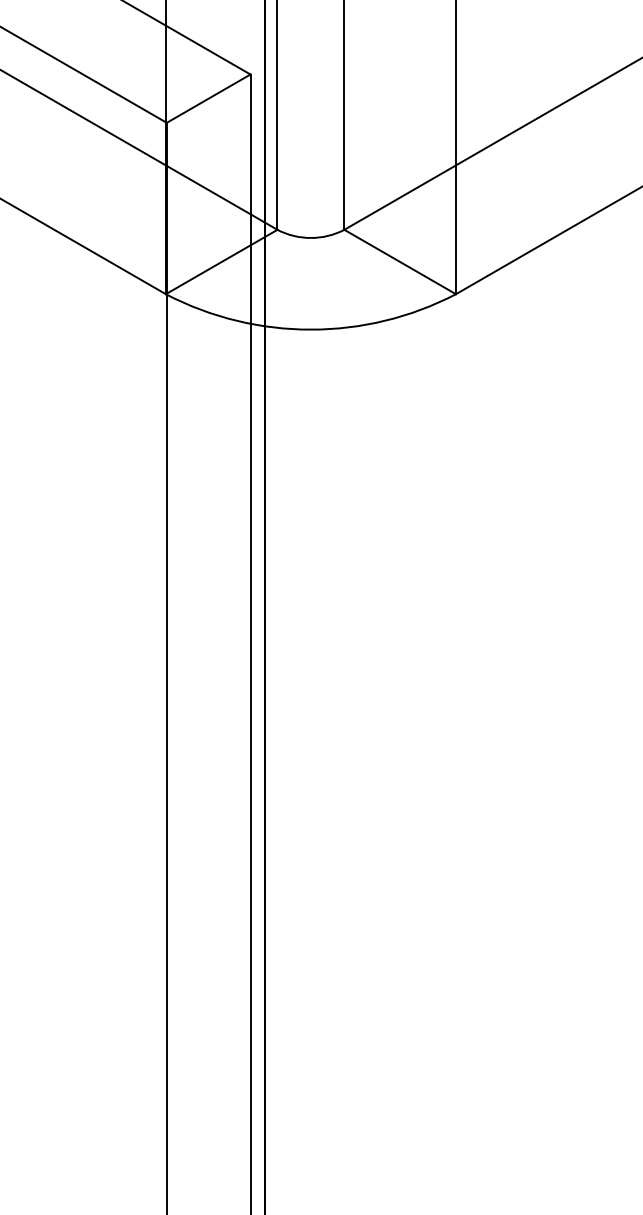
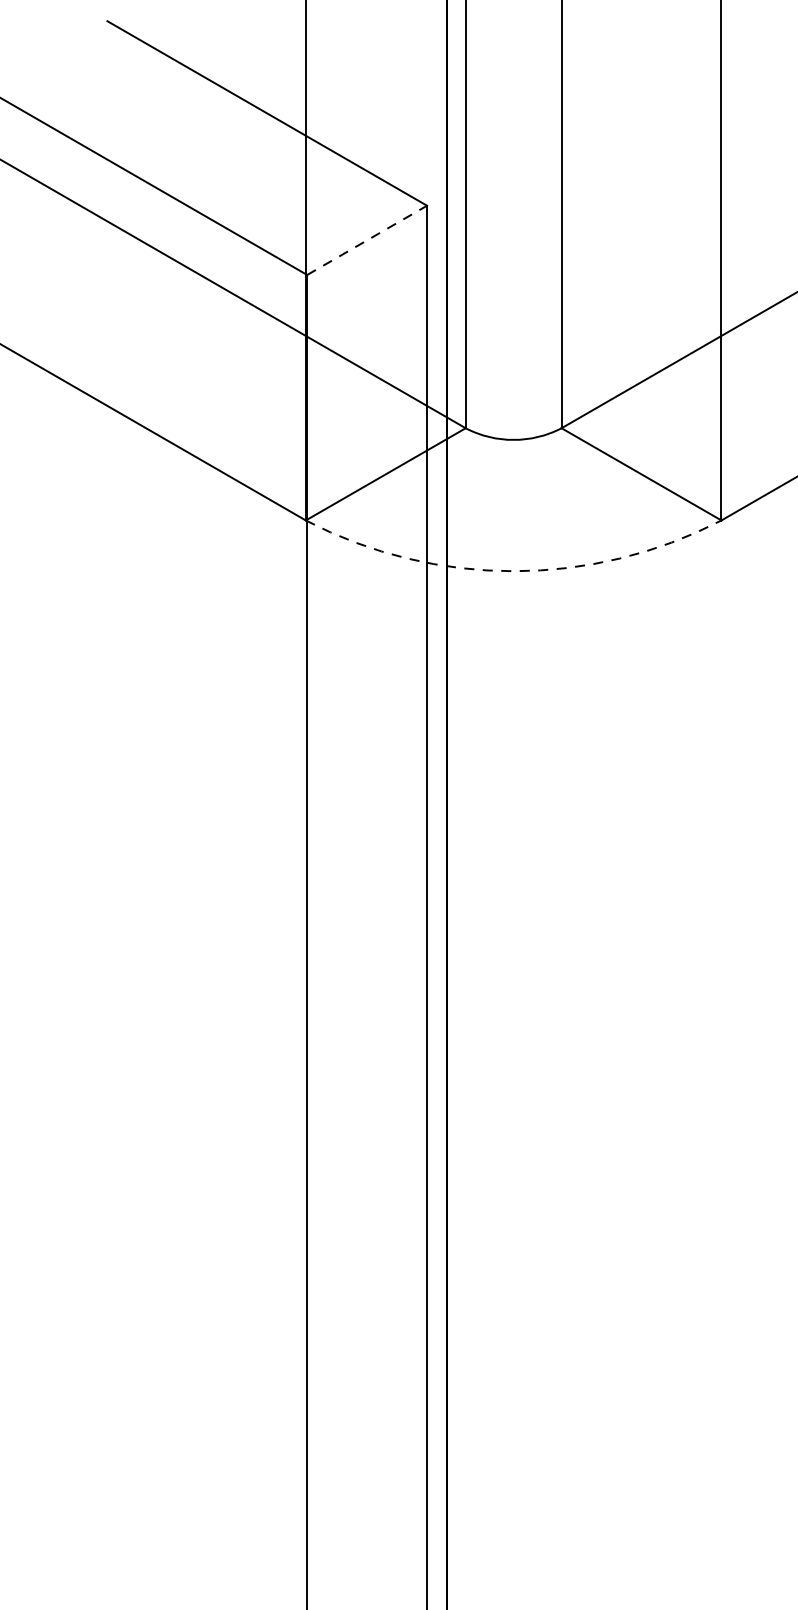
line: (209, 98) -> (368, 240), solid -> dashed
arc: (310, 329) -> (513, 571), solid -> dashed

